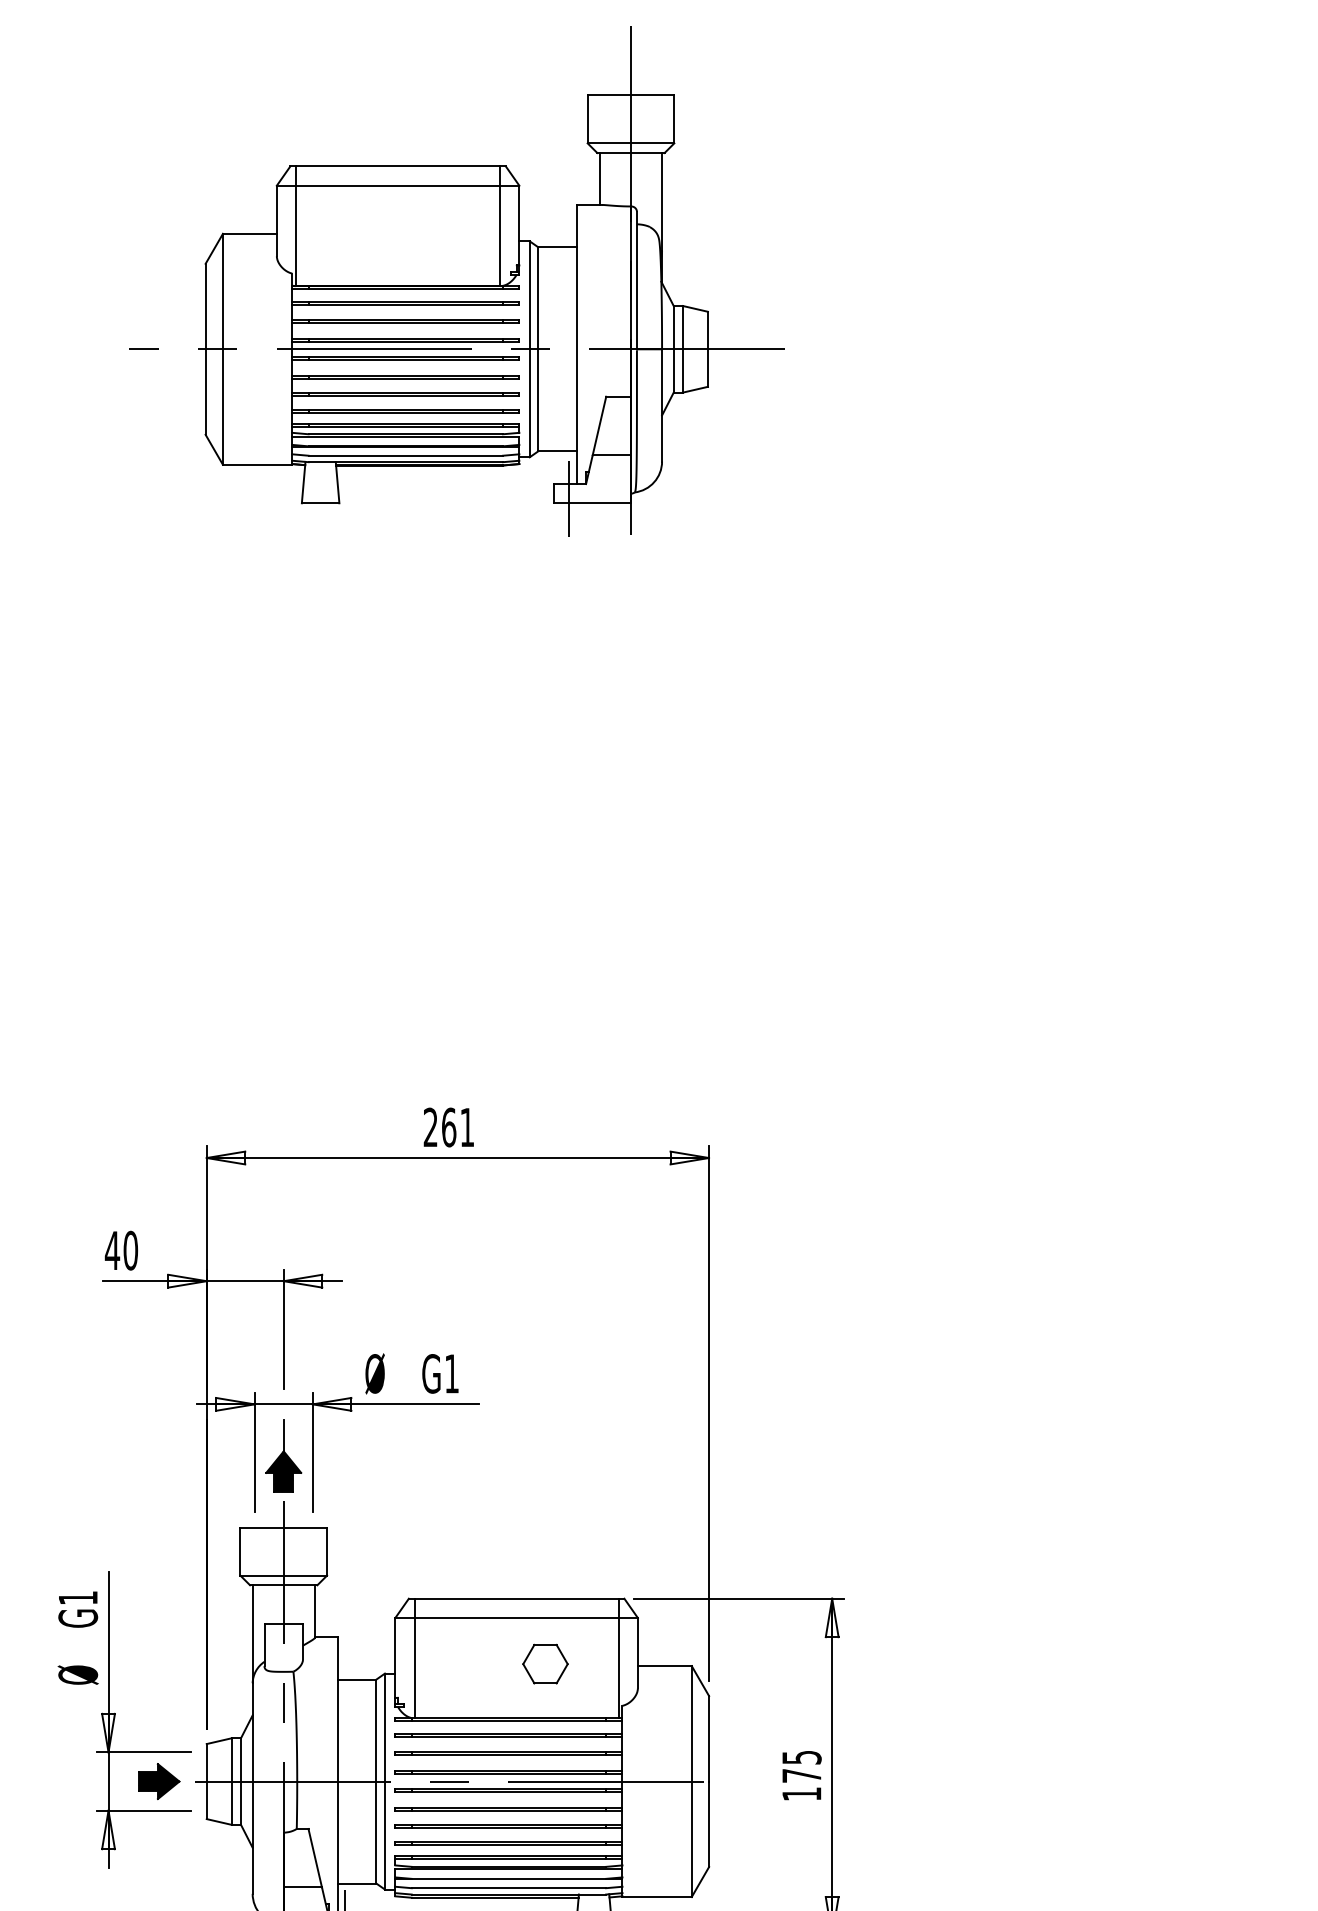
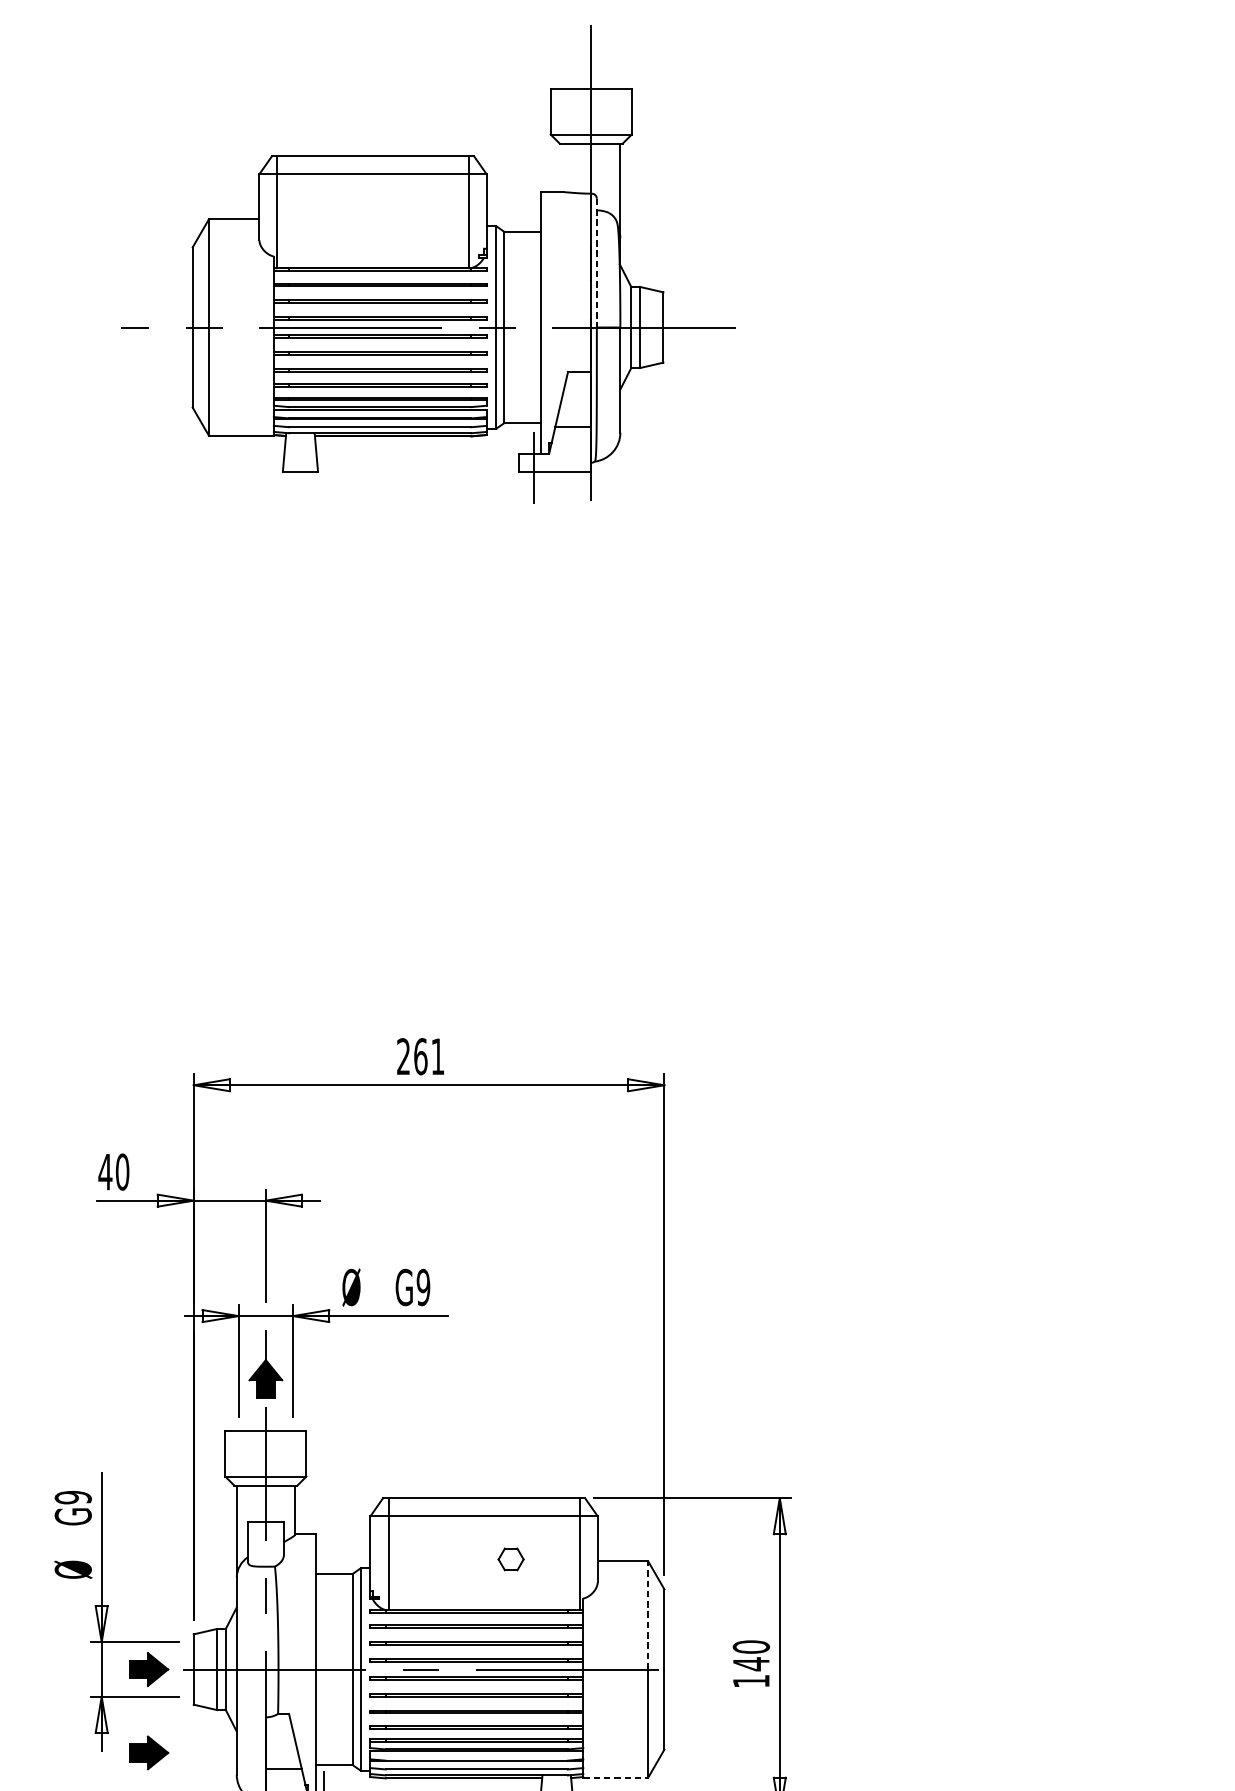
line: (599, 178) -> (561, 167), removed
line: (636, 280) -> (596, 263), solid -> dashed
text: (451, 1373) -> (423, 1287), G1 -> G9
text: (78, 1598) -> (73, 1497), G1 -> G9
part: (545, 1663) -> (511, 1558), size x0.6
line: (691, 1723) -> (647, 1615), solid -> dashed
text: (801, 1766) -> (751, 1655), 175 -> 140
part: (159, 1870) -> (149, 1752), added
line: (657, 1897) -> (616, 1778), solid -> dashed

